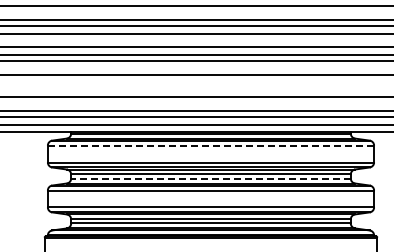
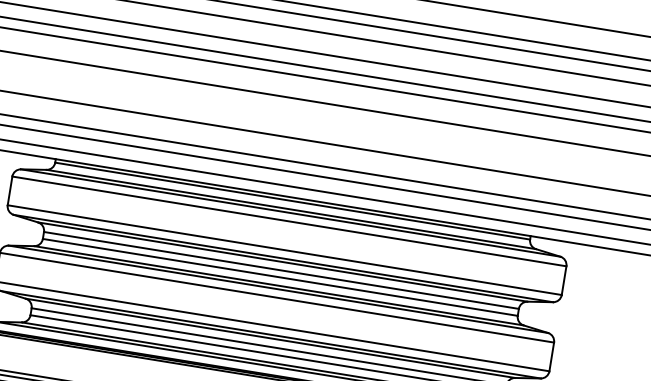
line: (210, 145) -> (288, 221), dashed -> solid
line: (211, 178) -> (281, 277), dashed -> solid

